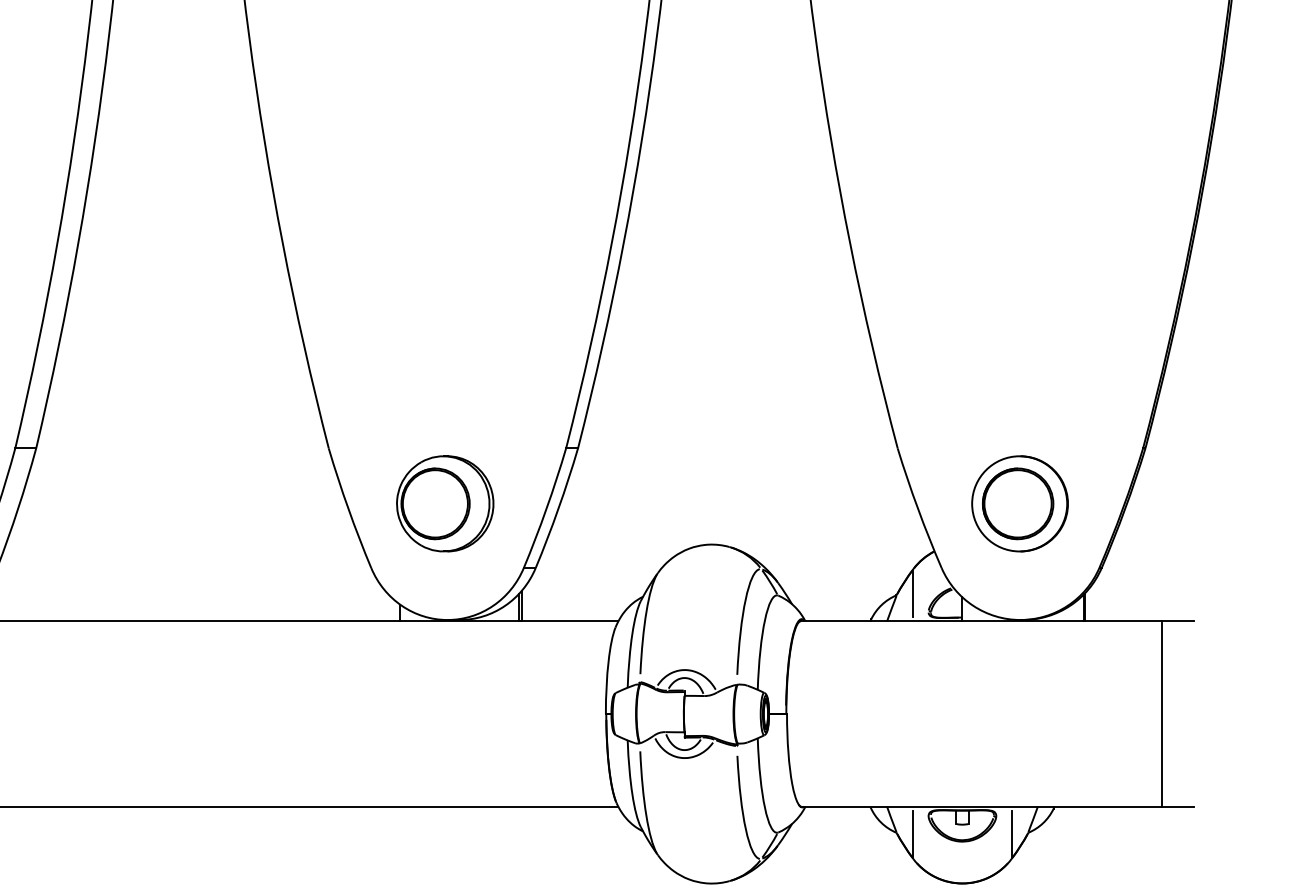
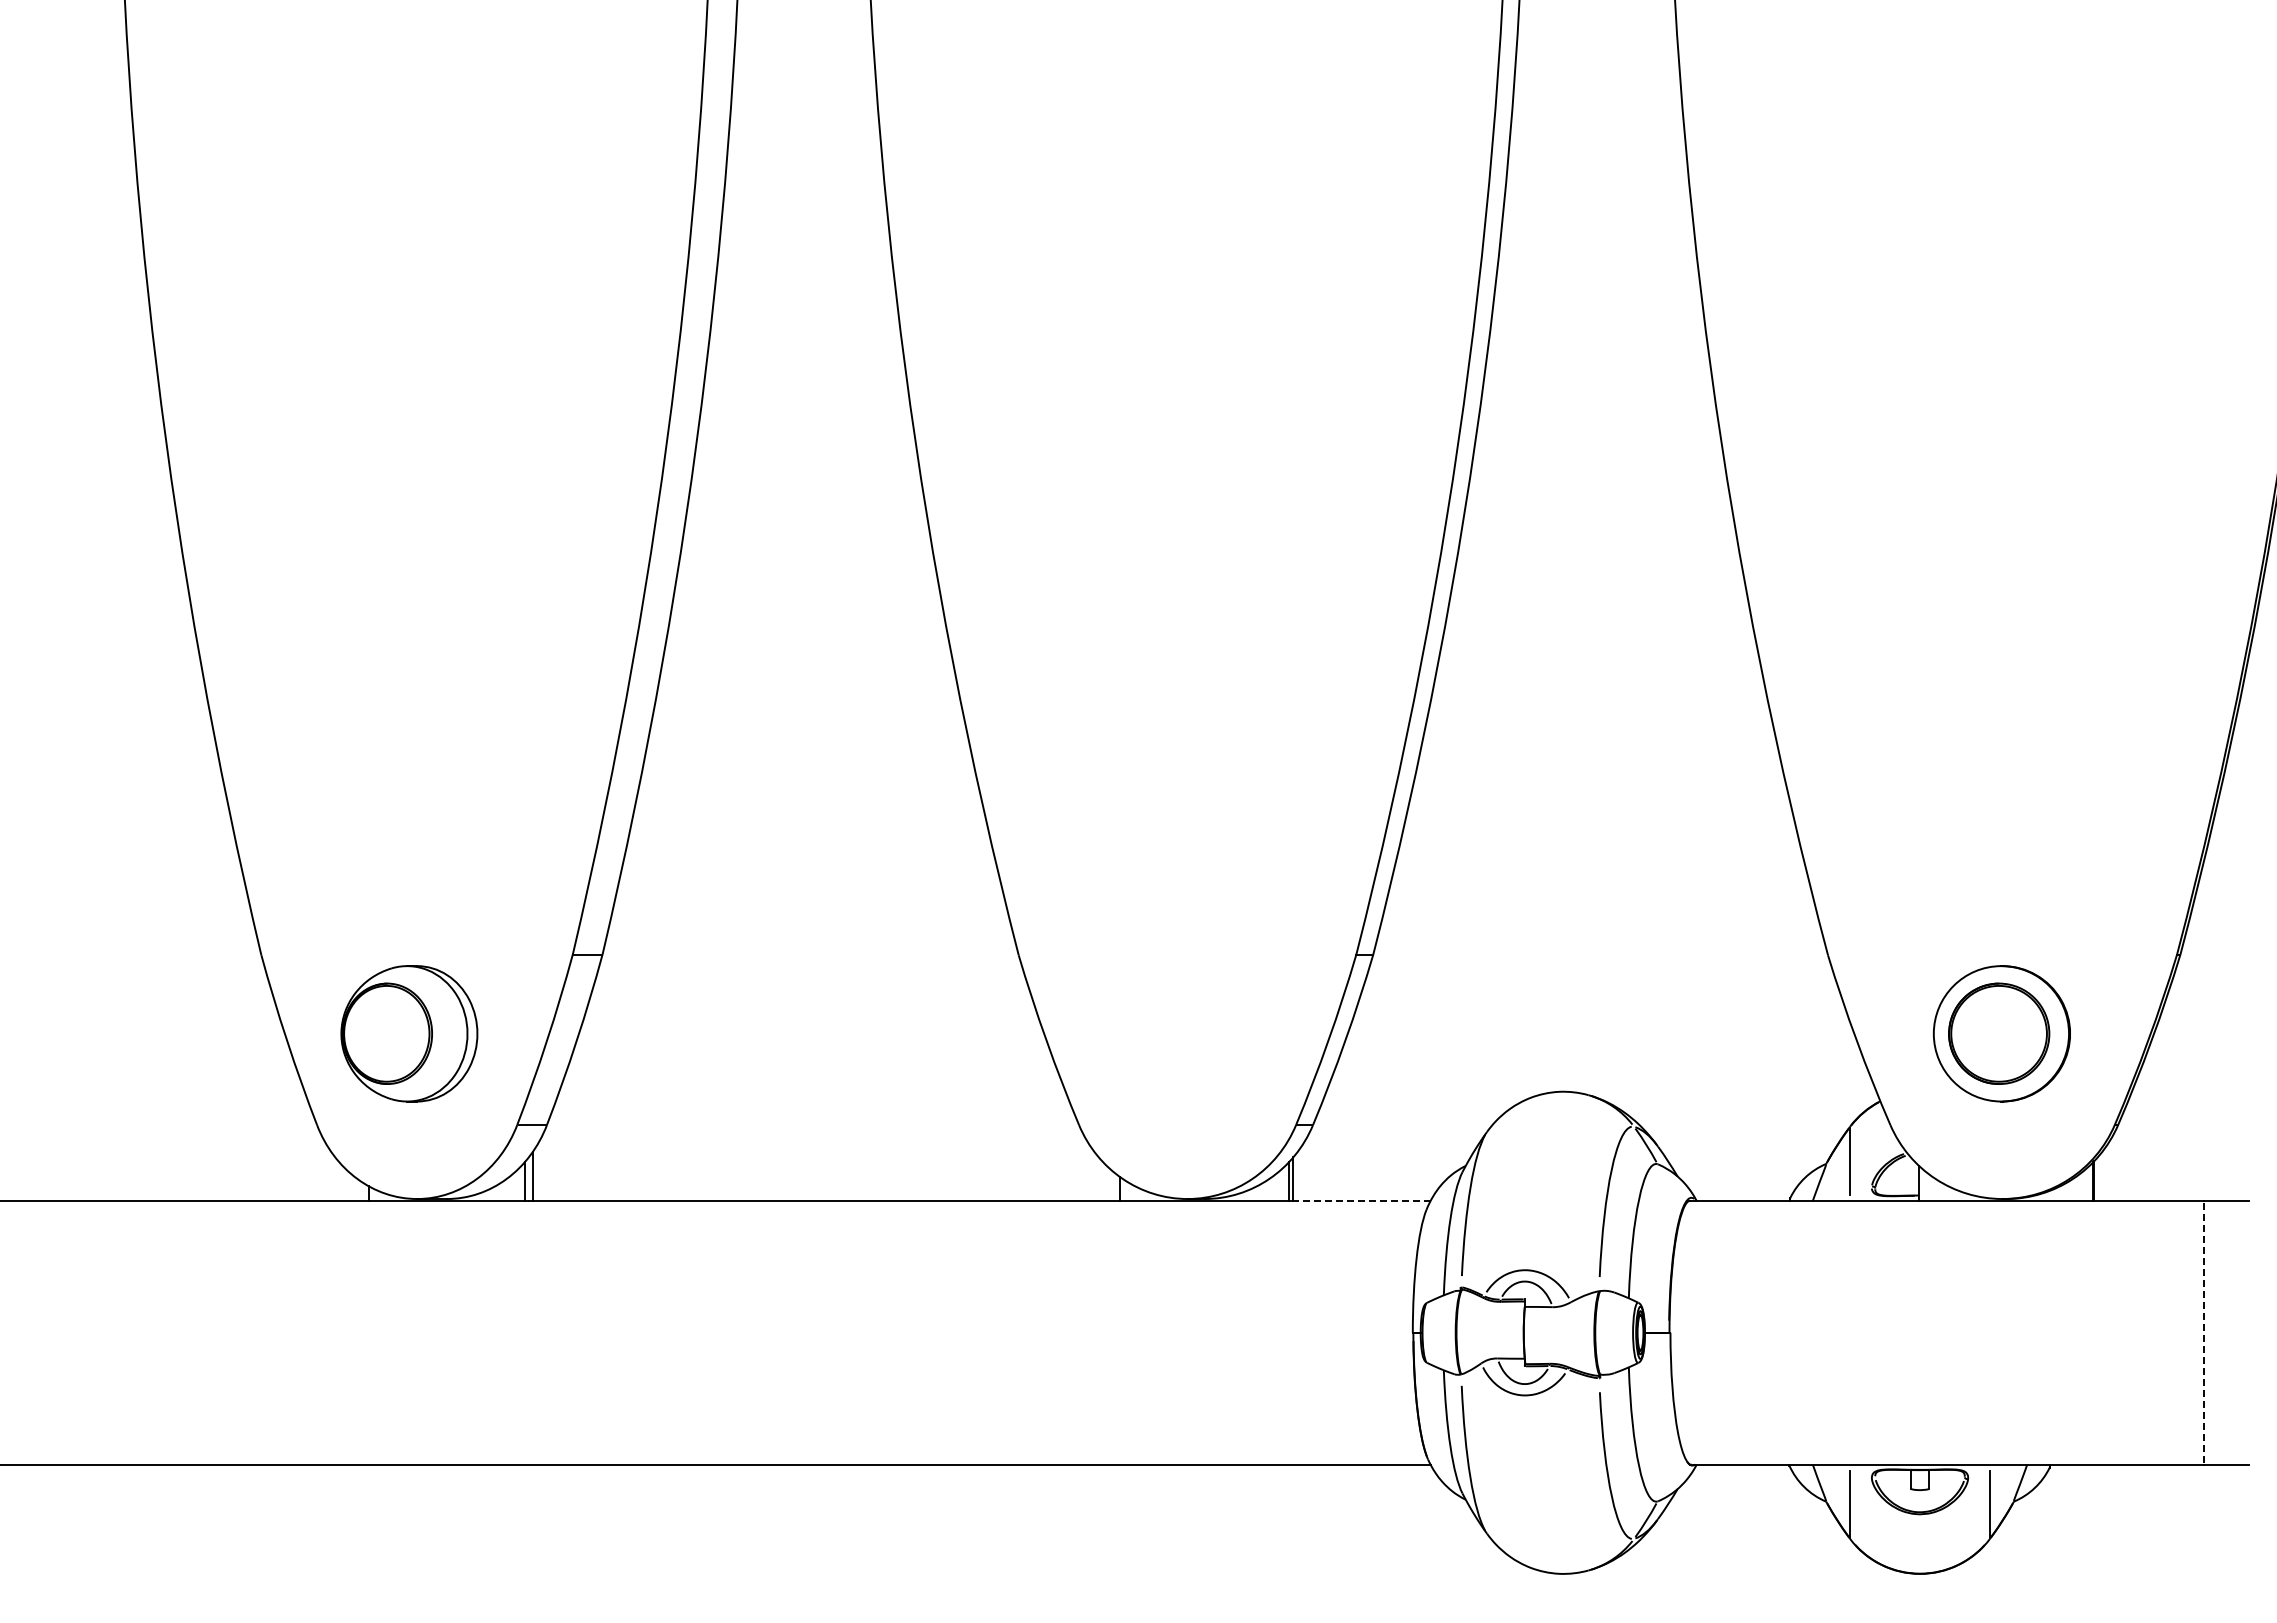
part: (444, 503) -> (1183, 1033), removed
line: (569, 621) -> (1360, 1201), solid -> dashed
line: (1161, 714) -> (2203, 1333), solid -> dashed

